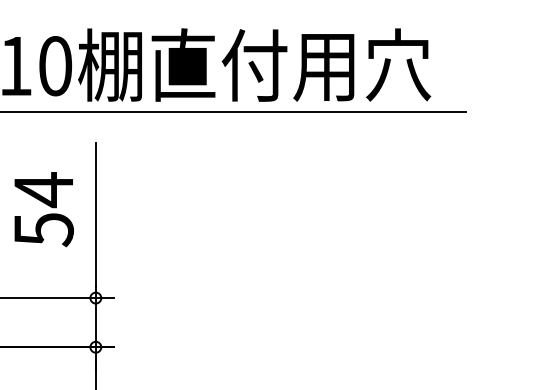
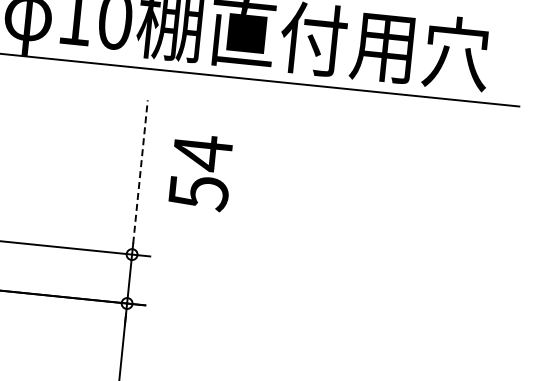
text: (43, 209) -> (200, 172), moved
line: (95, 214) -> (140, 171), solid -> dashed

